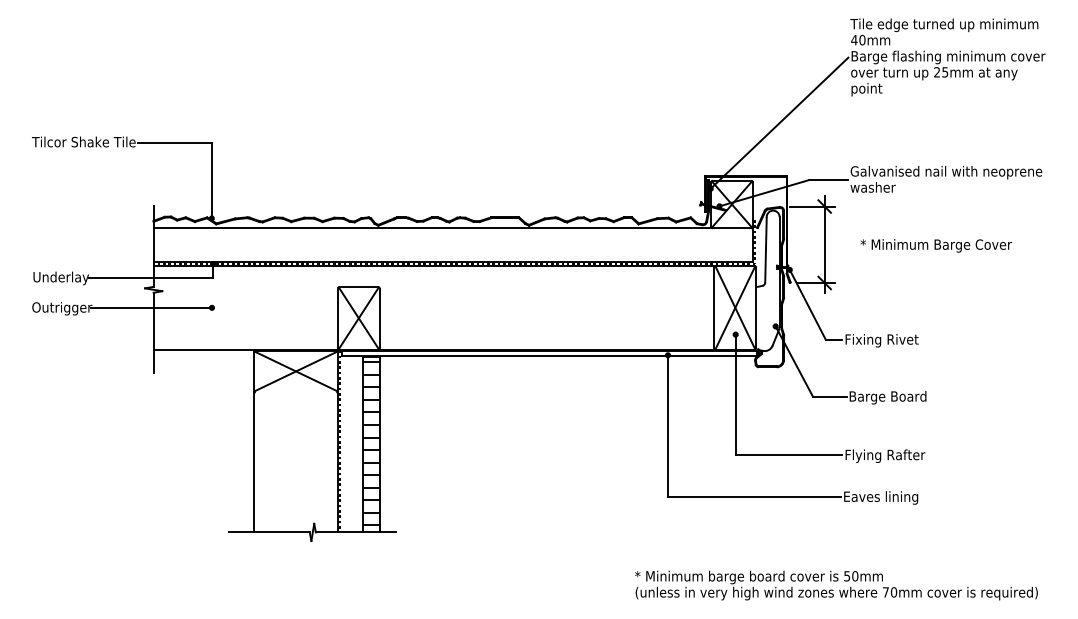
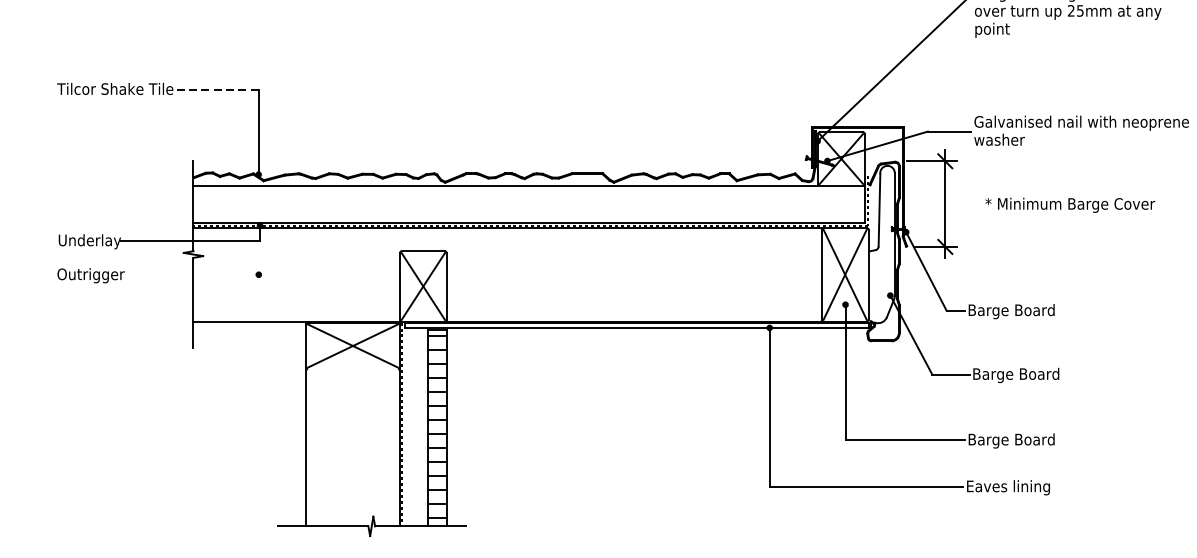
line: (174, 142) -> (216, 89), solid -> dashed
line: (151, 307) -> (191, 274), removed
text: (884, 340) -> (1012, 311), Fixing Rivet -> Barge Board
text: (885, 455) -> (1013, 440), Flying Rafter -> Barge Board

